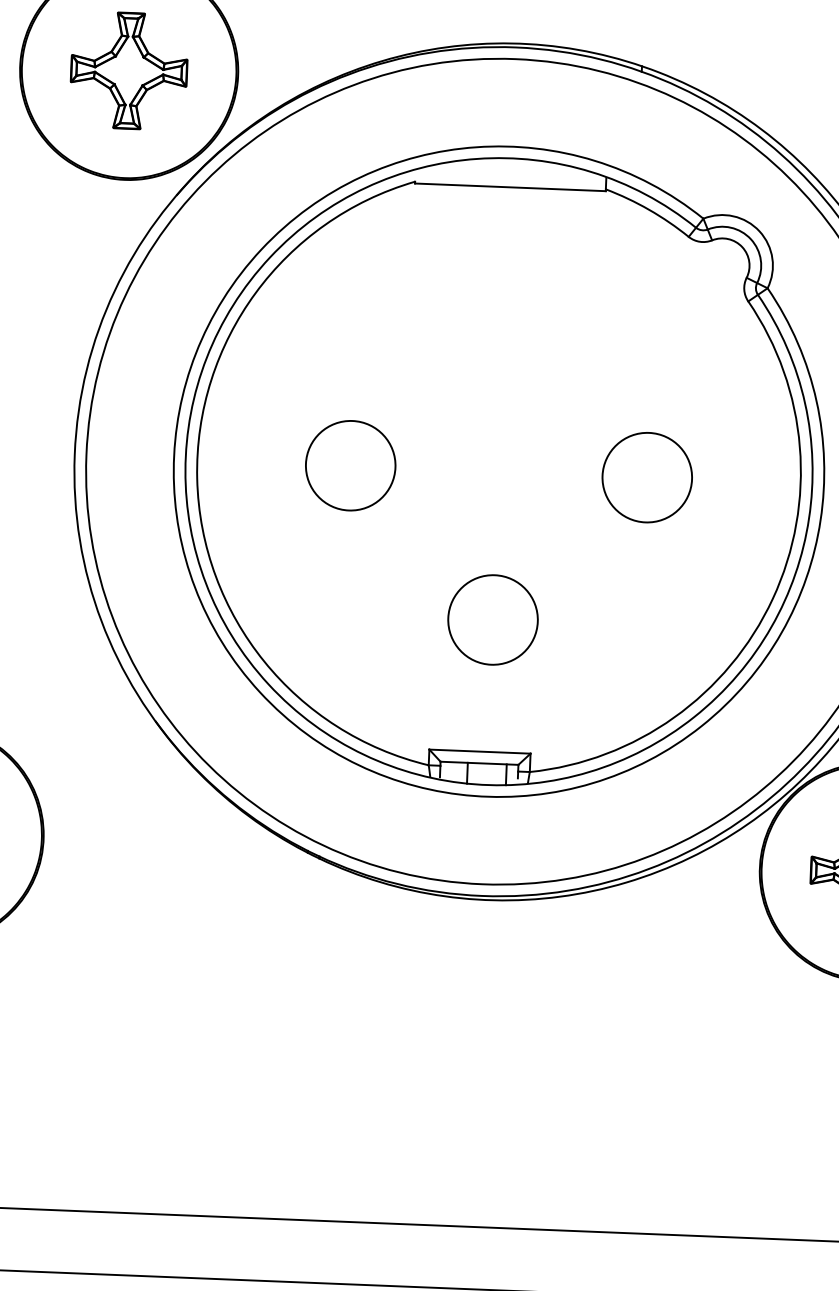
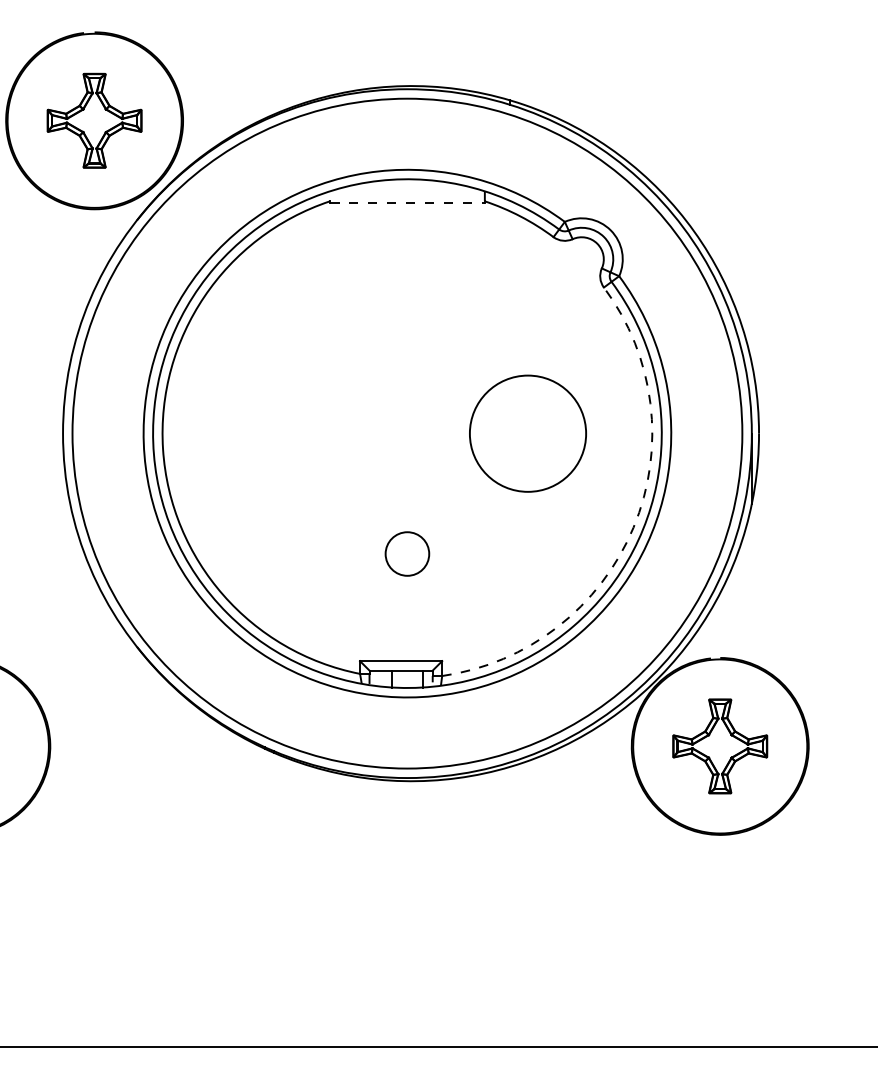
line: (510, 186) -> (407, 202), solid -> dashed
circle: (350, 465) -> (286, 433), removed
circle: (646, 477) -> (527, 433), size x1.6
arc: (772, 598) -> (633, 527), solid -> dashed
circle: (493, 619) -> (407, 553), size x0.6

